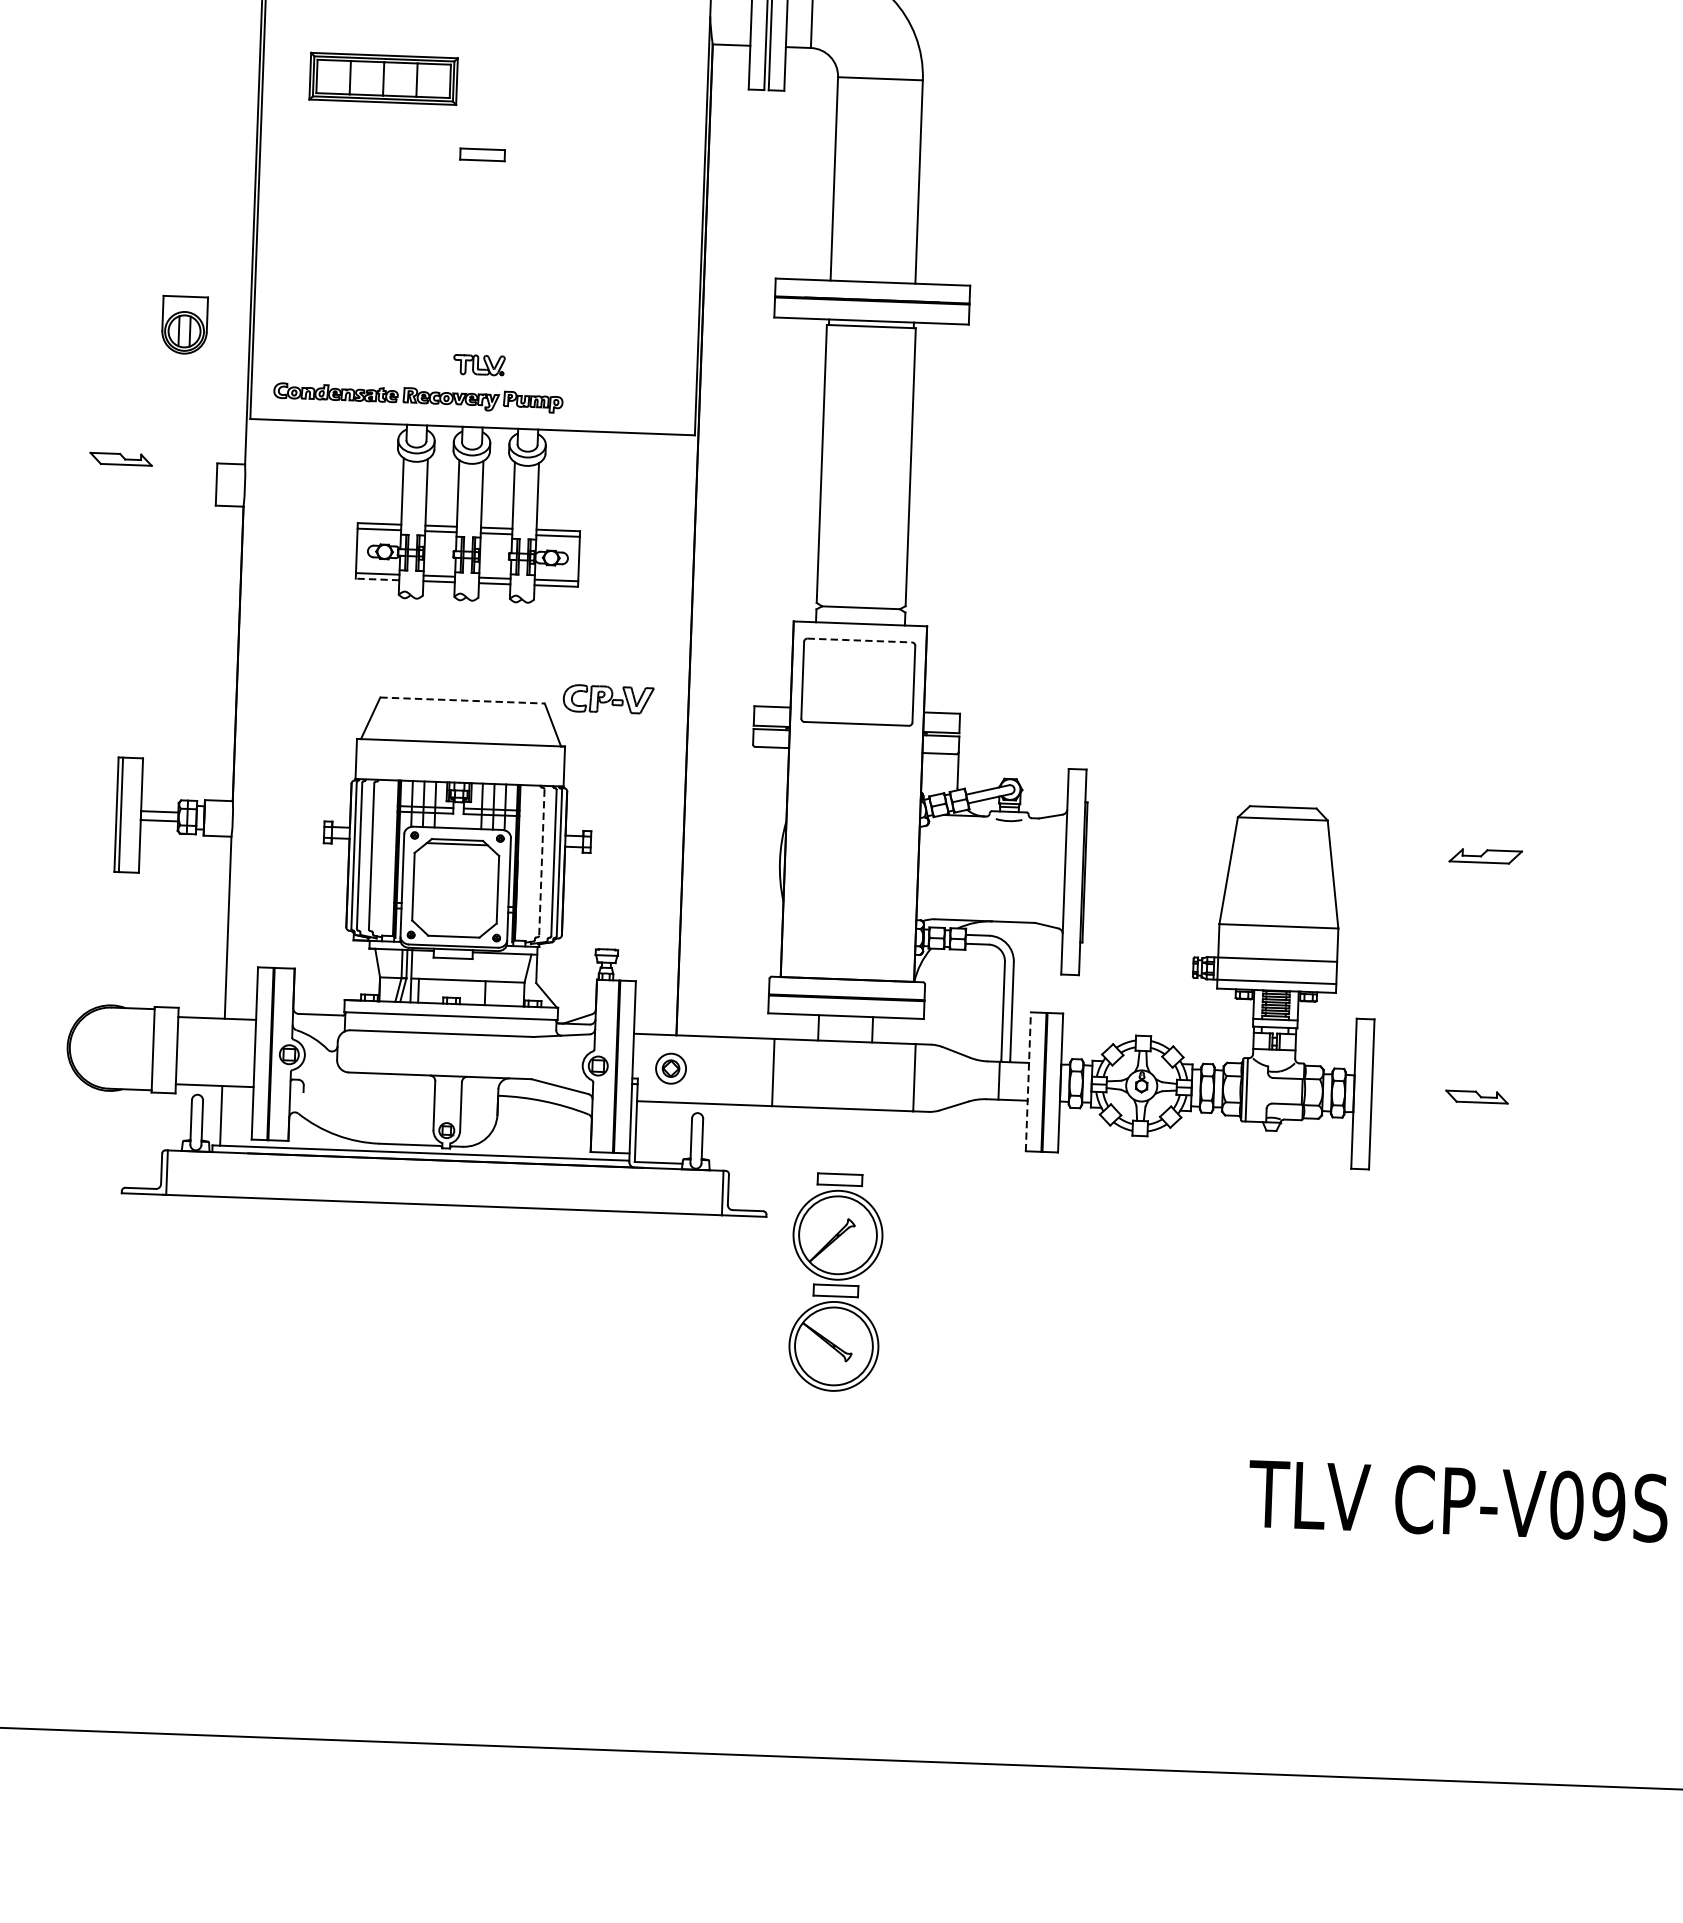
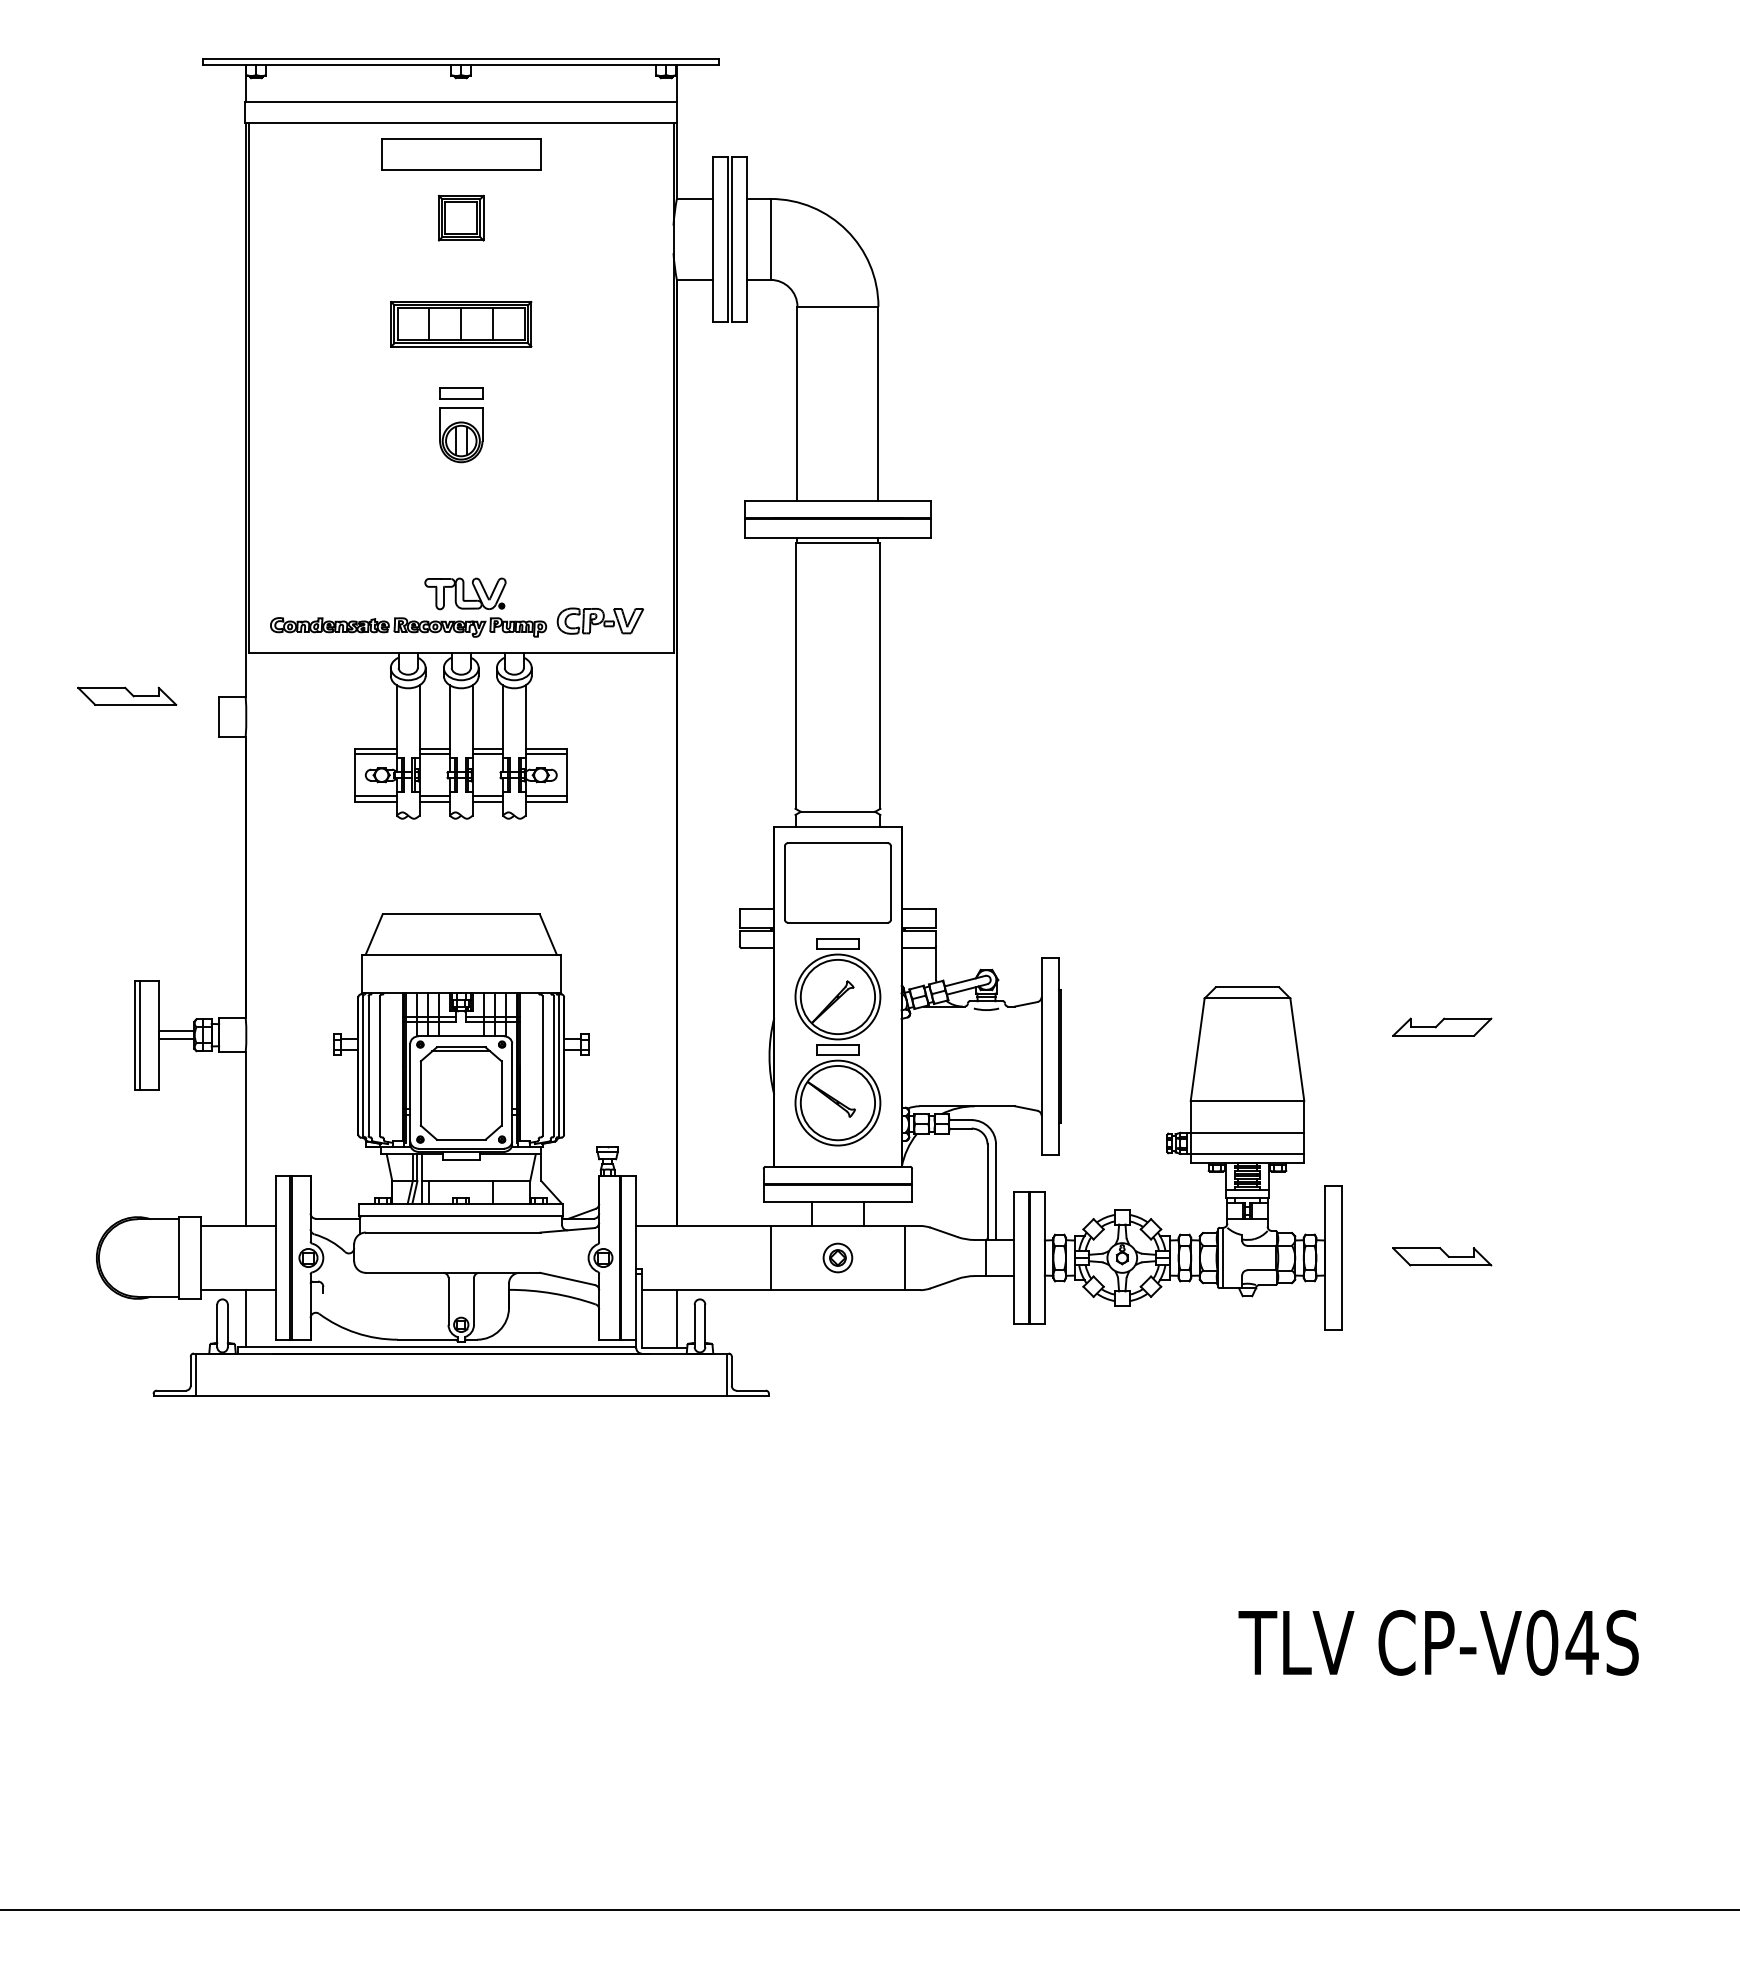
part: (383, 79) -> (461, 324), moved
part: (184, 325) -> (461, 435), moved
part: (479, 364) -> (465, 593), size x1.67
part: (121, 458) -> (127, 695), size x1.67
line: (377, 579) -> (375, 801), dashed -> solid
line: (859, 640) -> (837, 843), dashed -> solid
part: (608, 698) -> (600, 620), moved
line: (462, 700) -> (461, 914), dashed -> solid
part: (1485, 855) -> (1442, 1026), size x1.43
line: (541, 863) -> (542, 1066), dashed -> solid
part: (670, 1068) -> (837, 1257), moved
line: (1028, 1081) -> (1014, 1257), dashed -> solid
part: (1477, 1096) -> (1442, 1256), size x1.67
line: (672, 1133) -> (676, 1319), added
part: (835, 1282) -> (837, 1042), moved
text: (1607, 1506) -> (1581, 1642), CP-V09S -> CP-V04S

